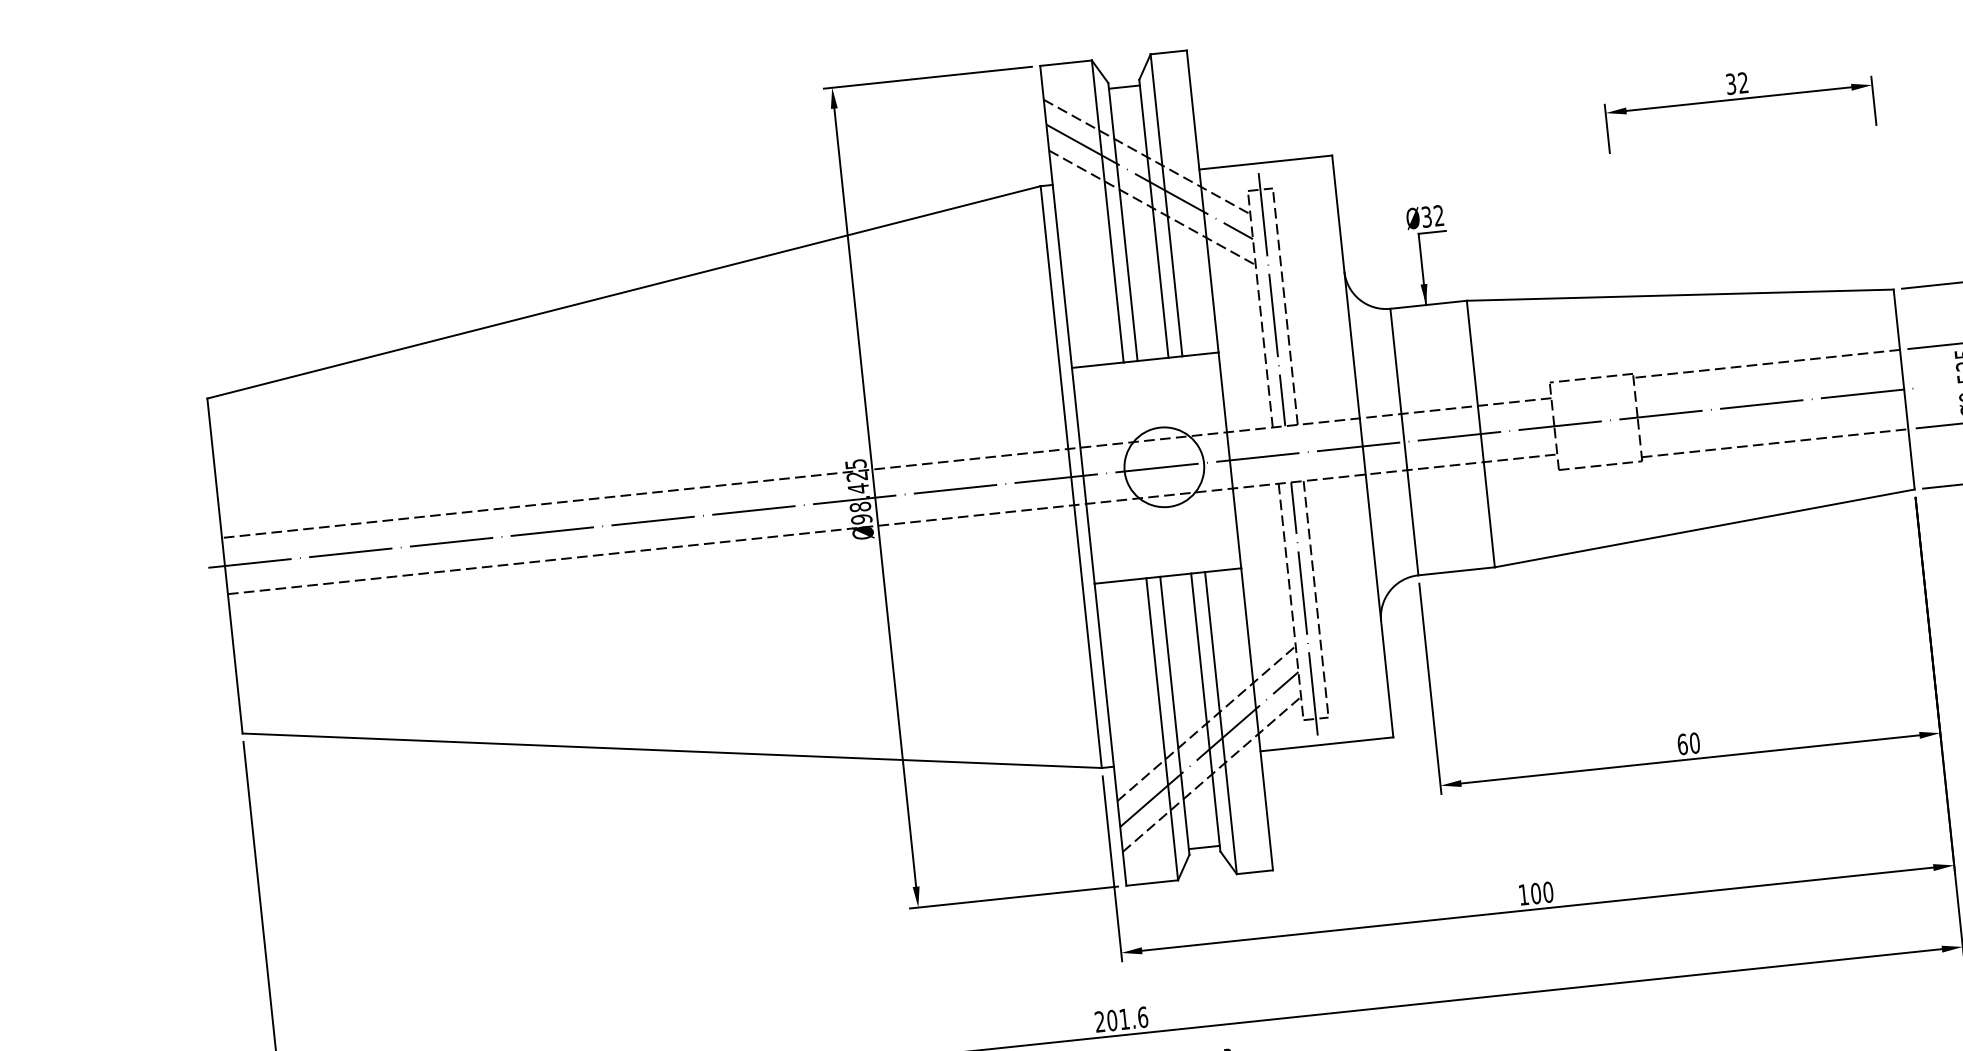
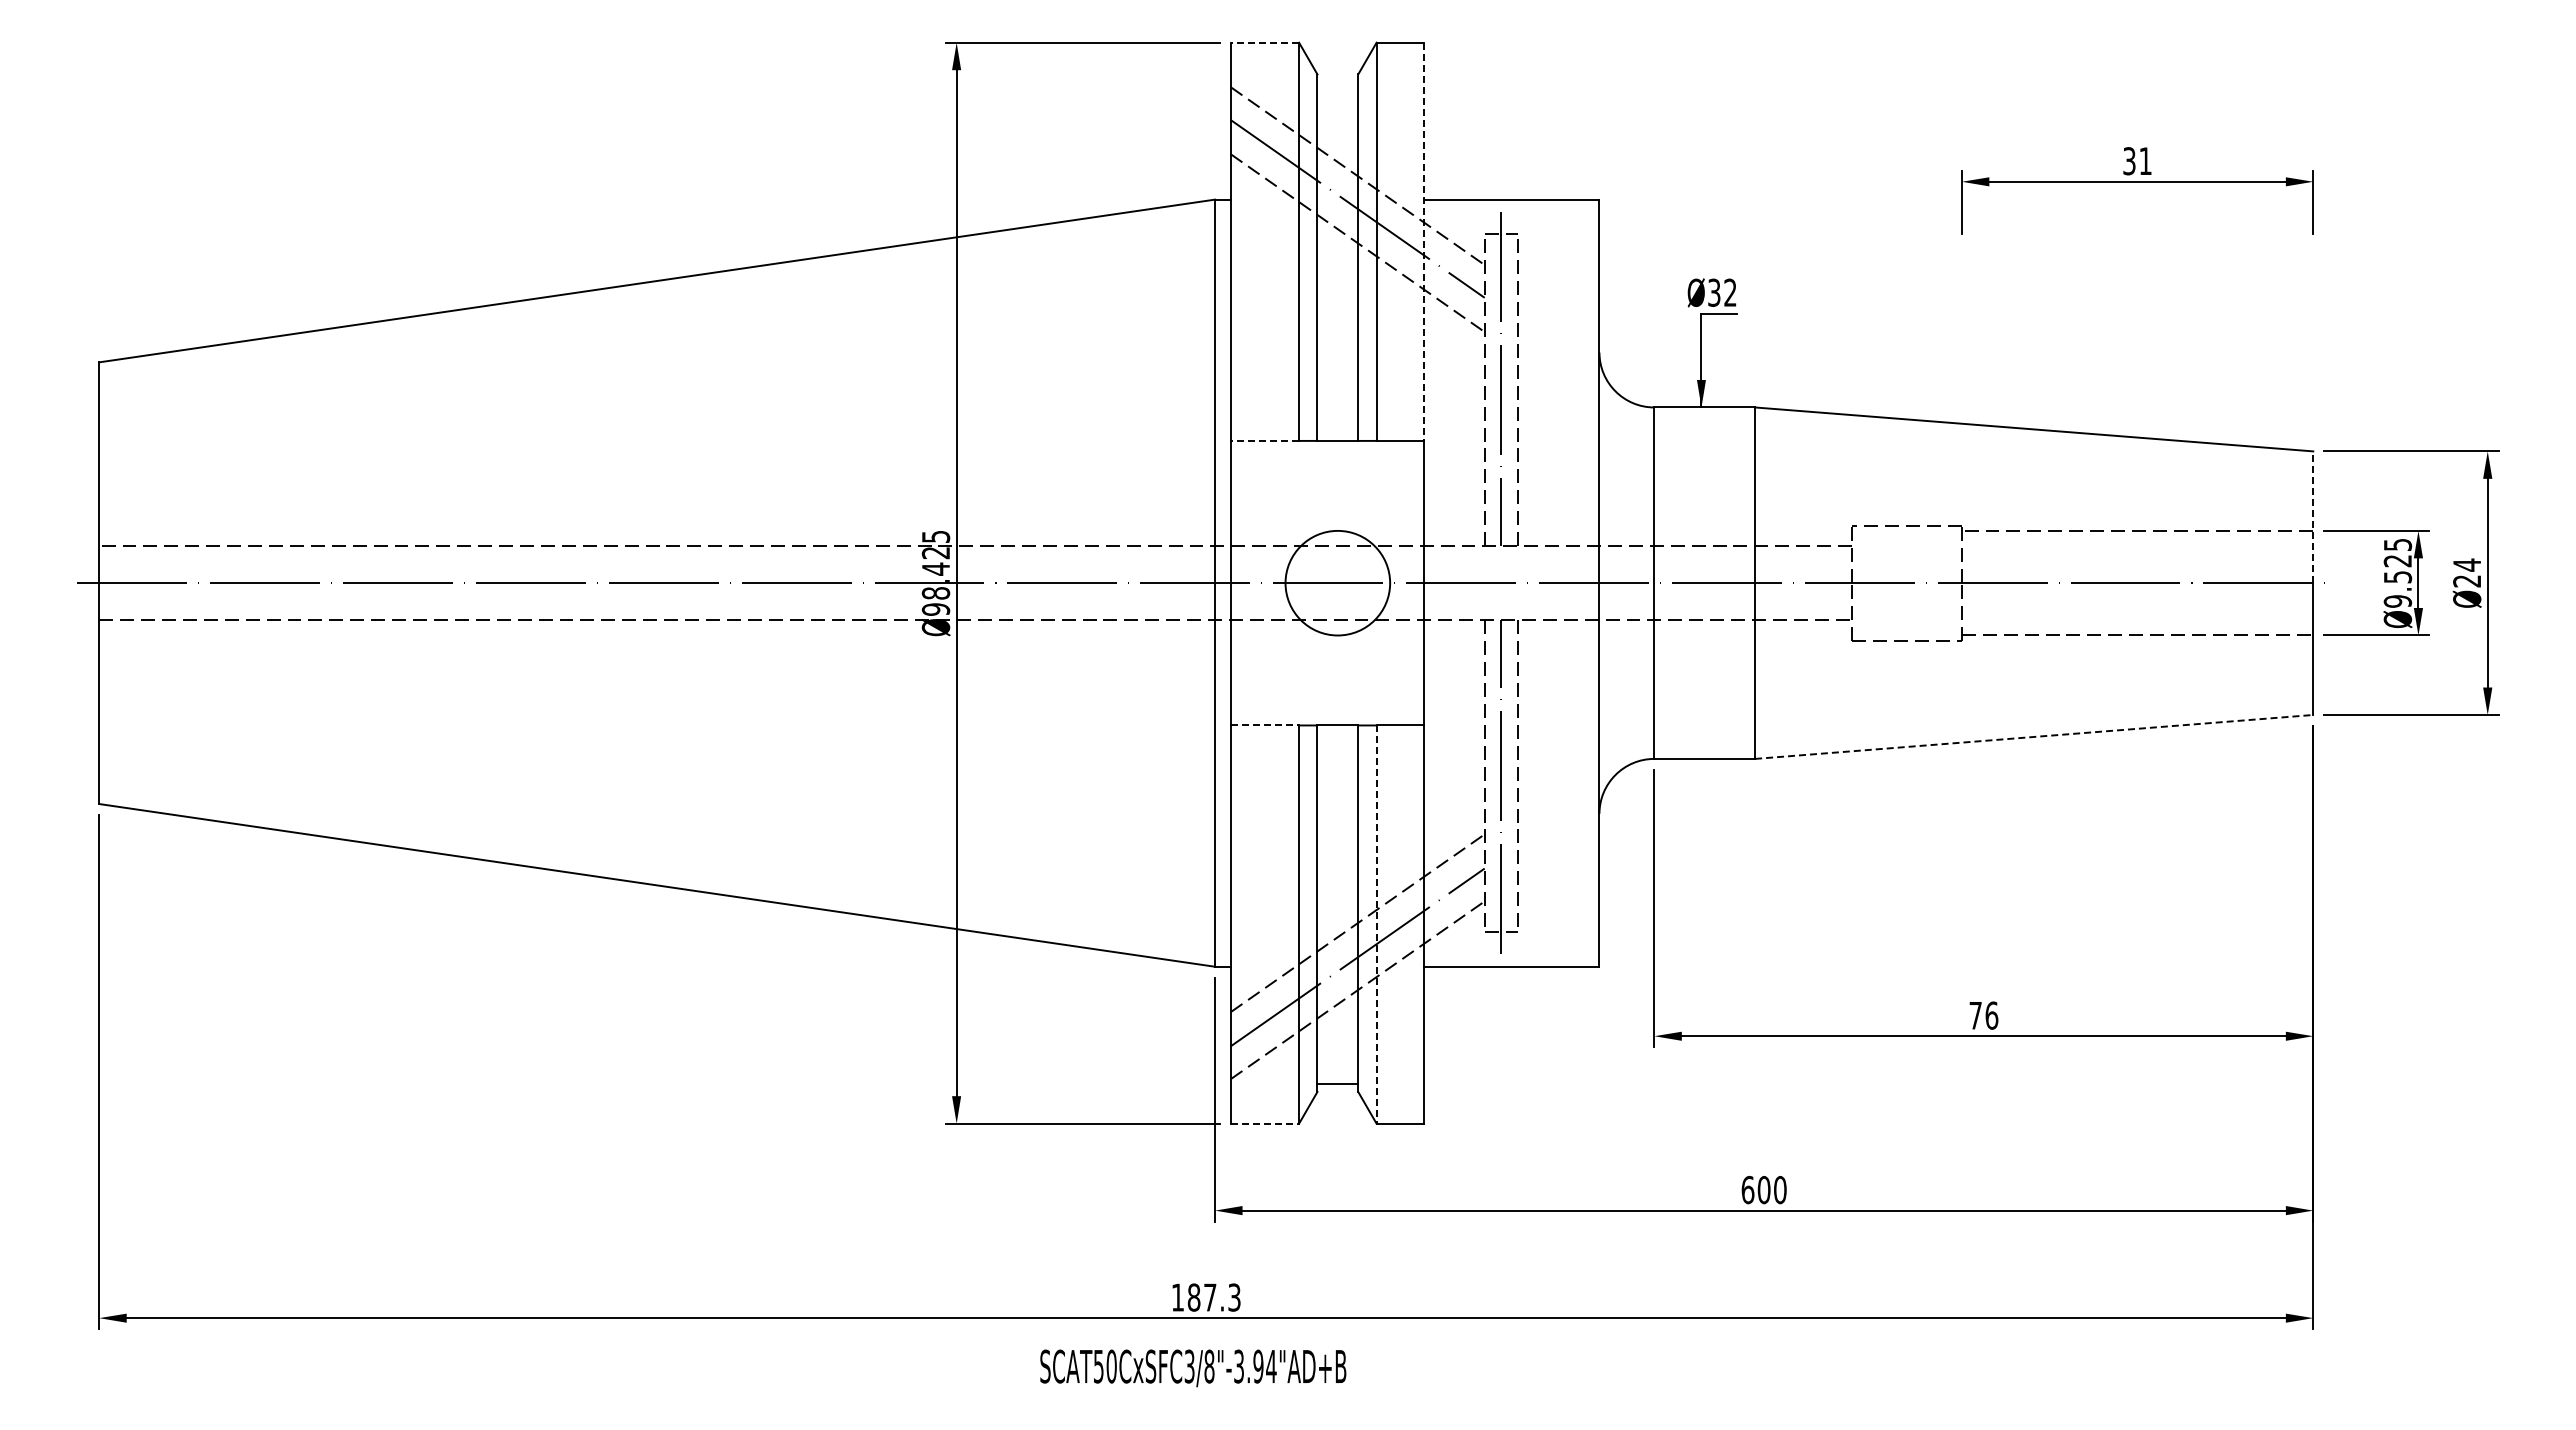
line: (1065, 63) -> (1264, 42), solid -> dashed
text: (1743, 82) -> (2145, 160), 32 -> 31
line: (1124, 86) -> (1337, 81), removed
line: (1202, 202) -> (1424, 242), solid -> dashed
line: (1899, 339) -> (2313, 517), solid -> dashed
line: (1097, 364) -> (1264, 440), solid -> dashed
line: (1704, 528) -> (2034, 736), solid -> dashed
line: (1120, 581) -> (1265, 725), solid -> dashed
line: (1220, 723) -> (1376, 925), solid -> dashed
text: (1688, 743) -> (1983, 1015), 60 -> 76
line: (1152, 882) -> (1265, 1123), solid -> dashed
text: (1523, 894) -> (1747, 1189), 100 -> 600
text: (1120, 1019) -> (1205, 1297), 201.6 -> 187.3

